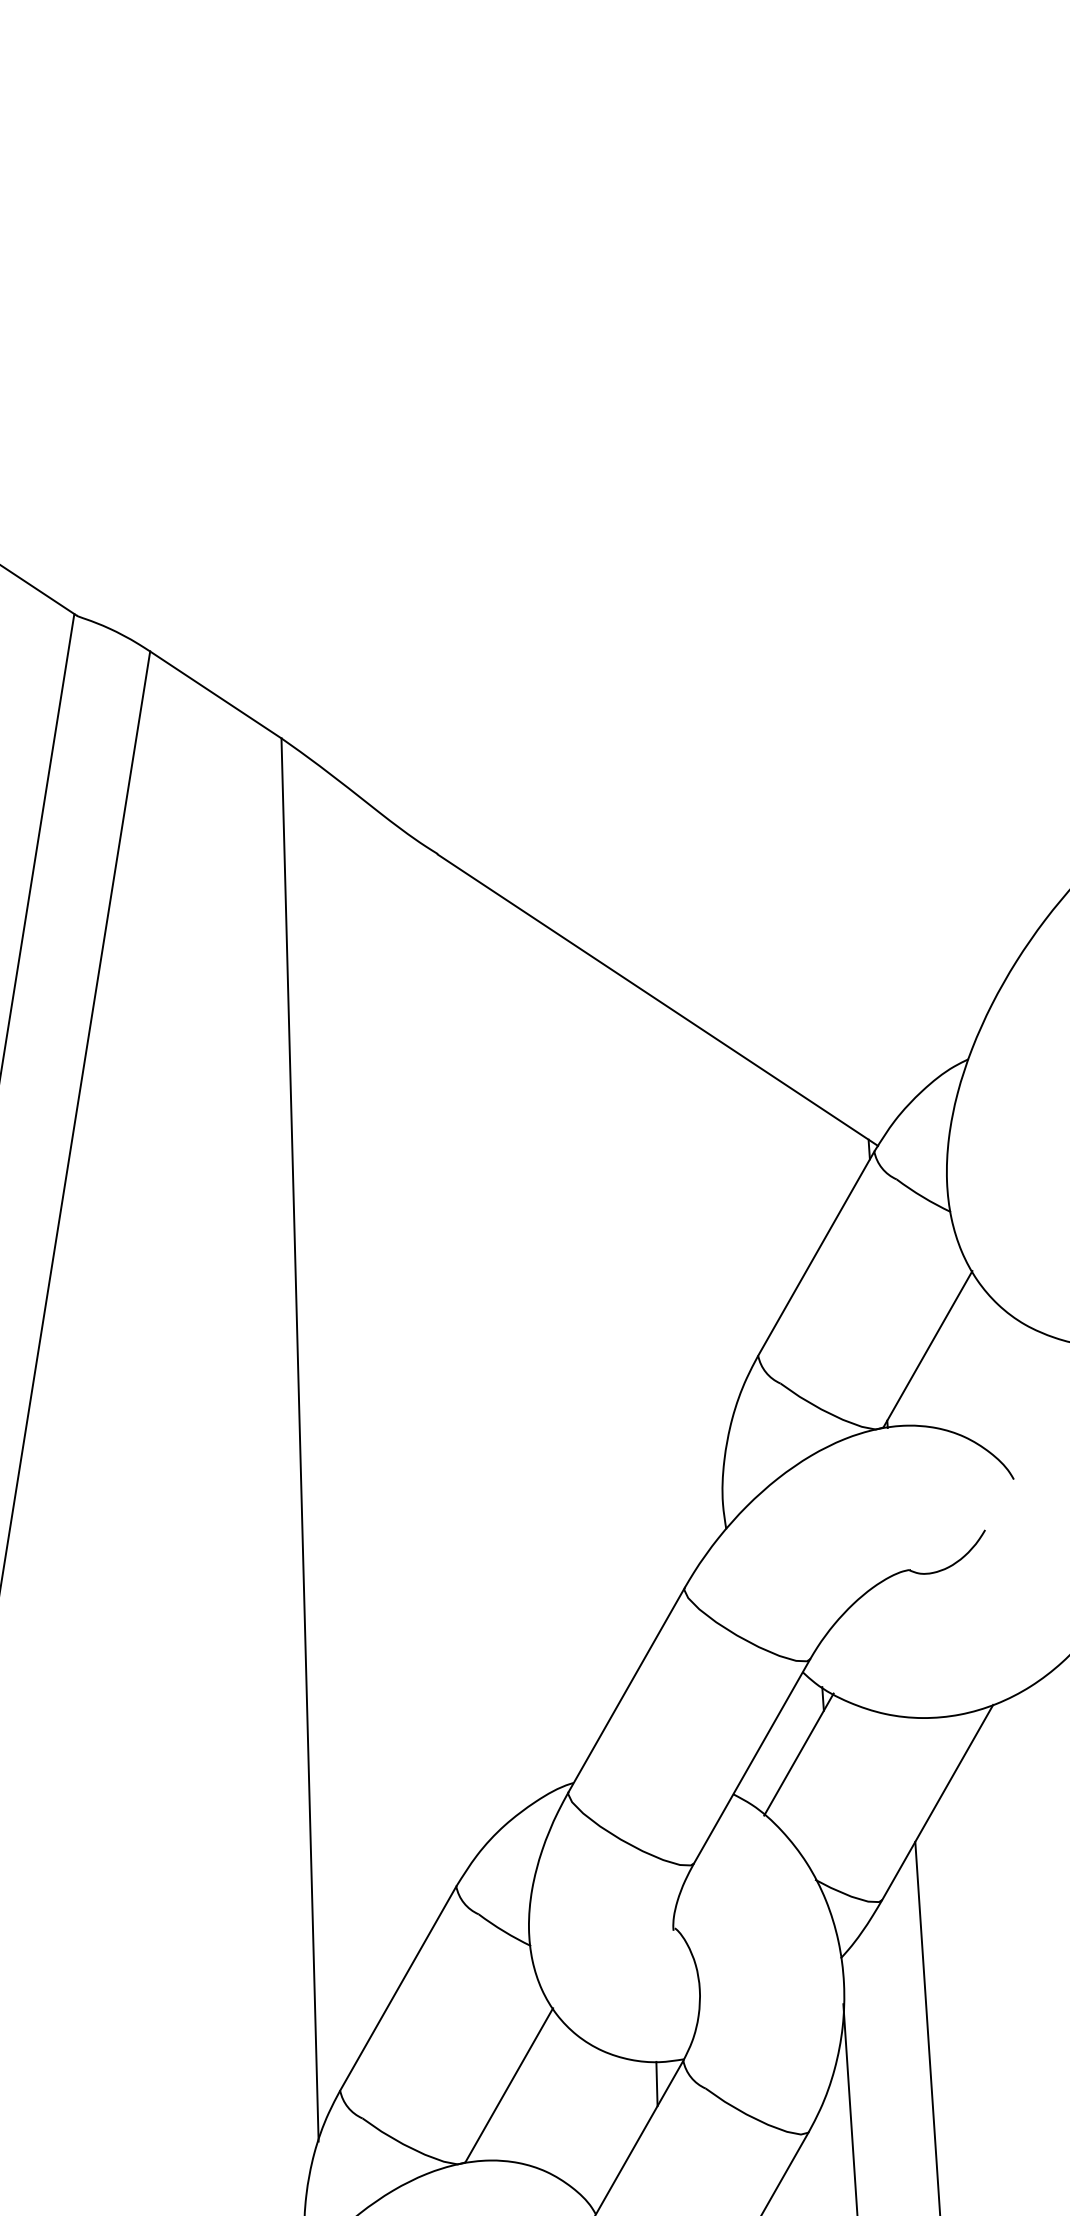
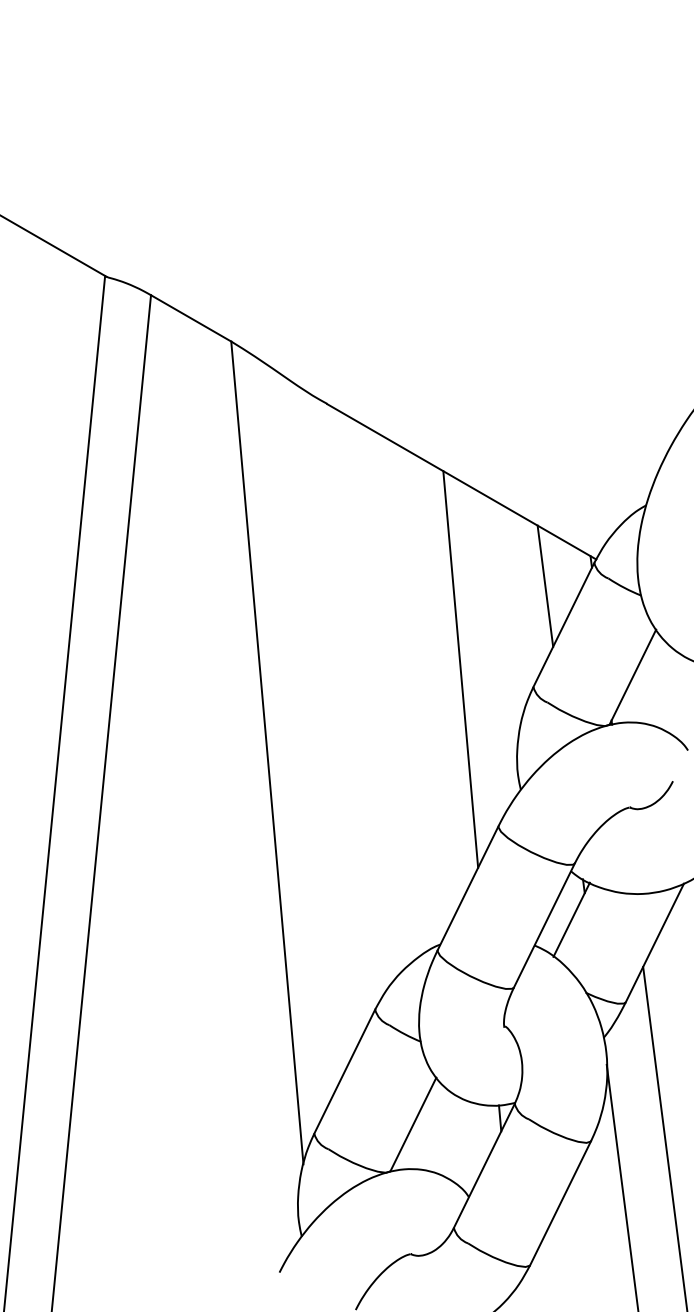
line: (789, 1184) -> (545, 585), added
line: (636, 1318) -> (460, 669), added

